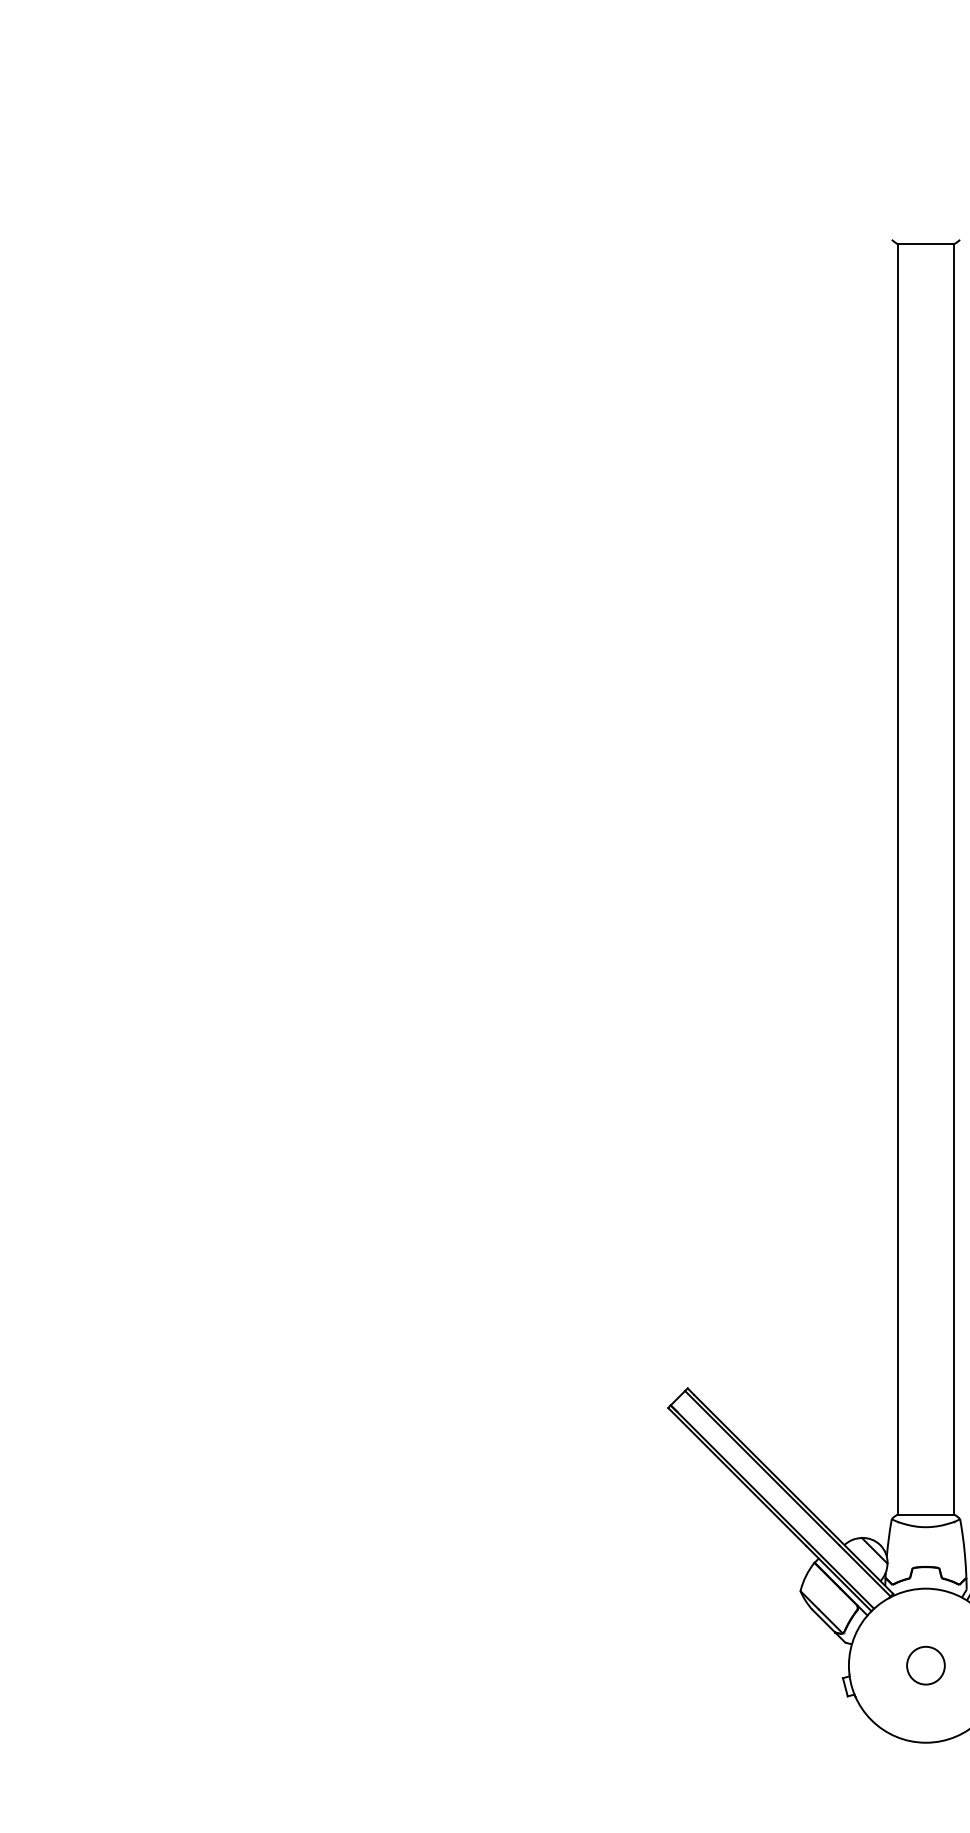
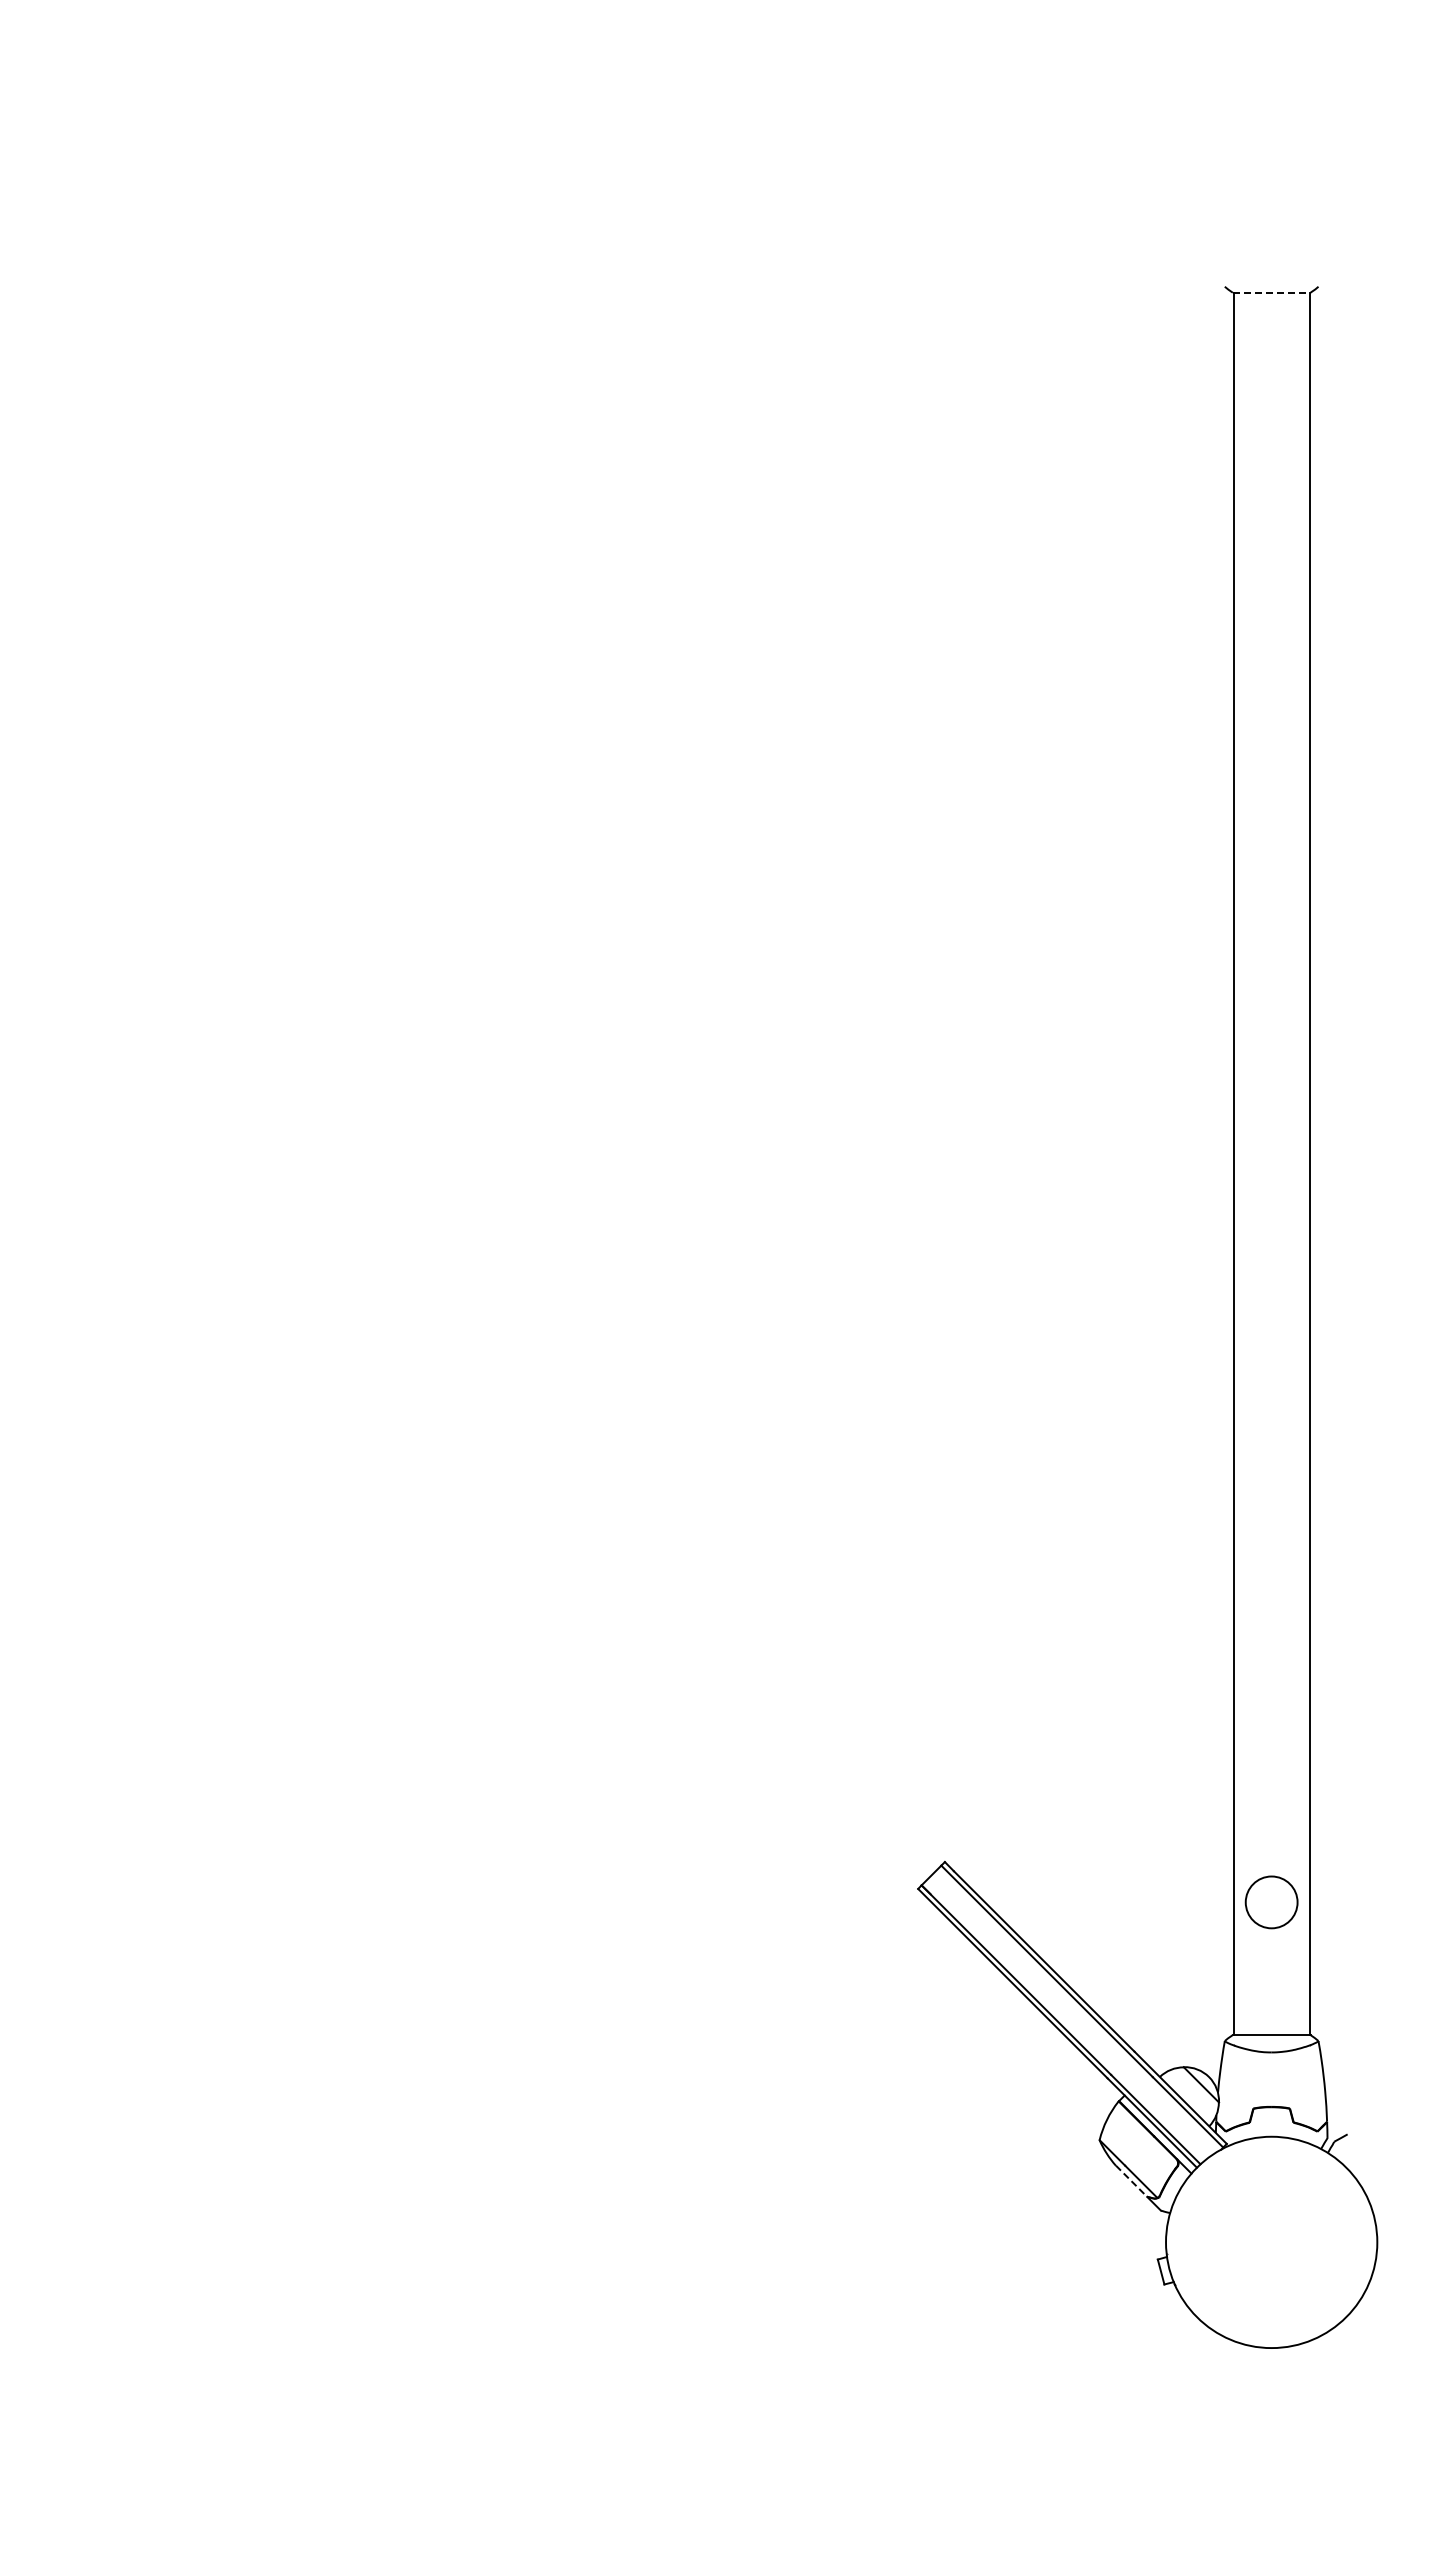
line: (925, 244) -> (1271, 292), solid -> dashed
line: (823, 1621) -> (1131, 2181), solid -> dashed
circle: (925, 1665) -> (1271, 1902), moved

